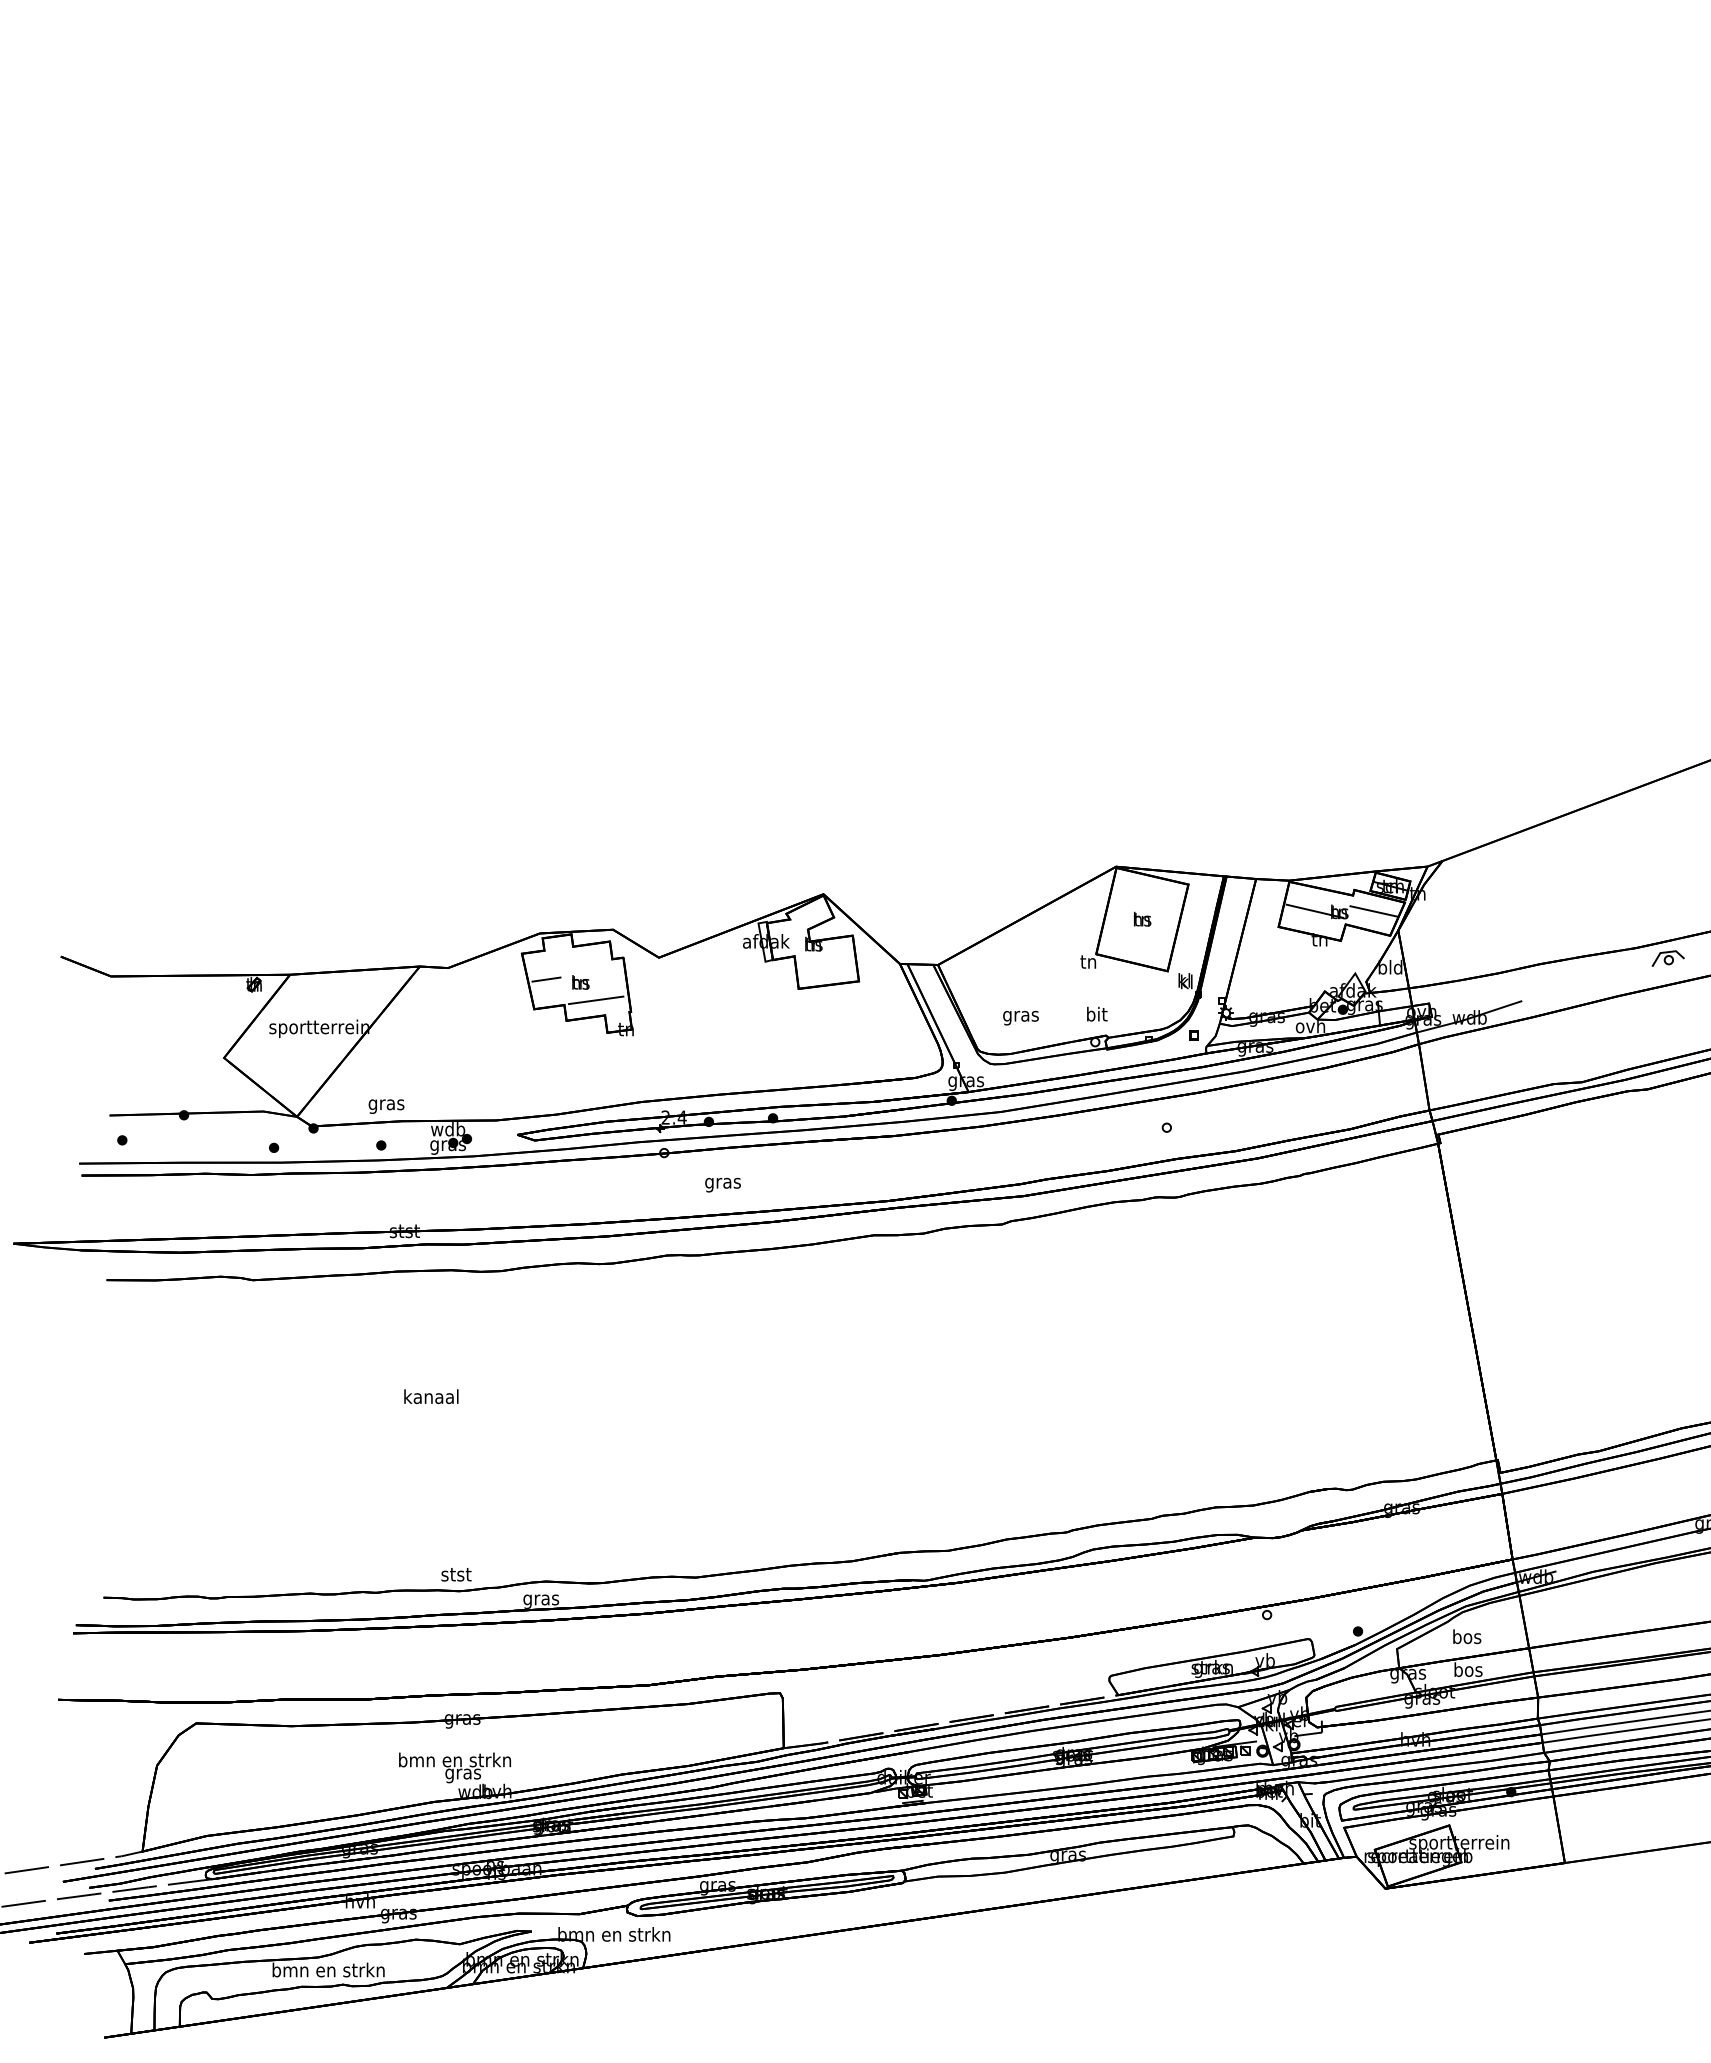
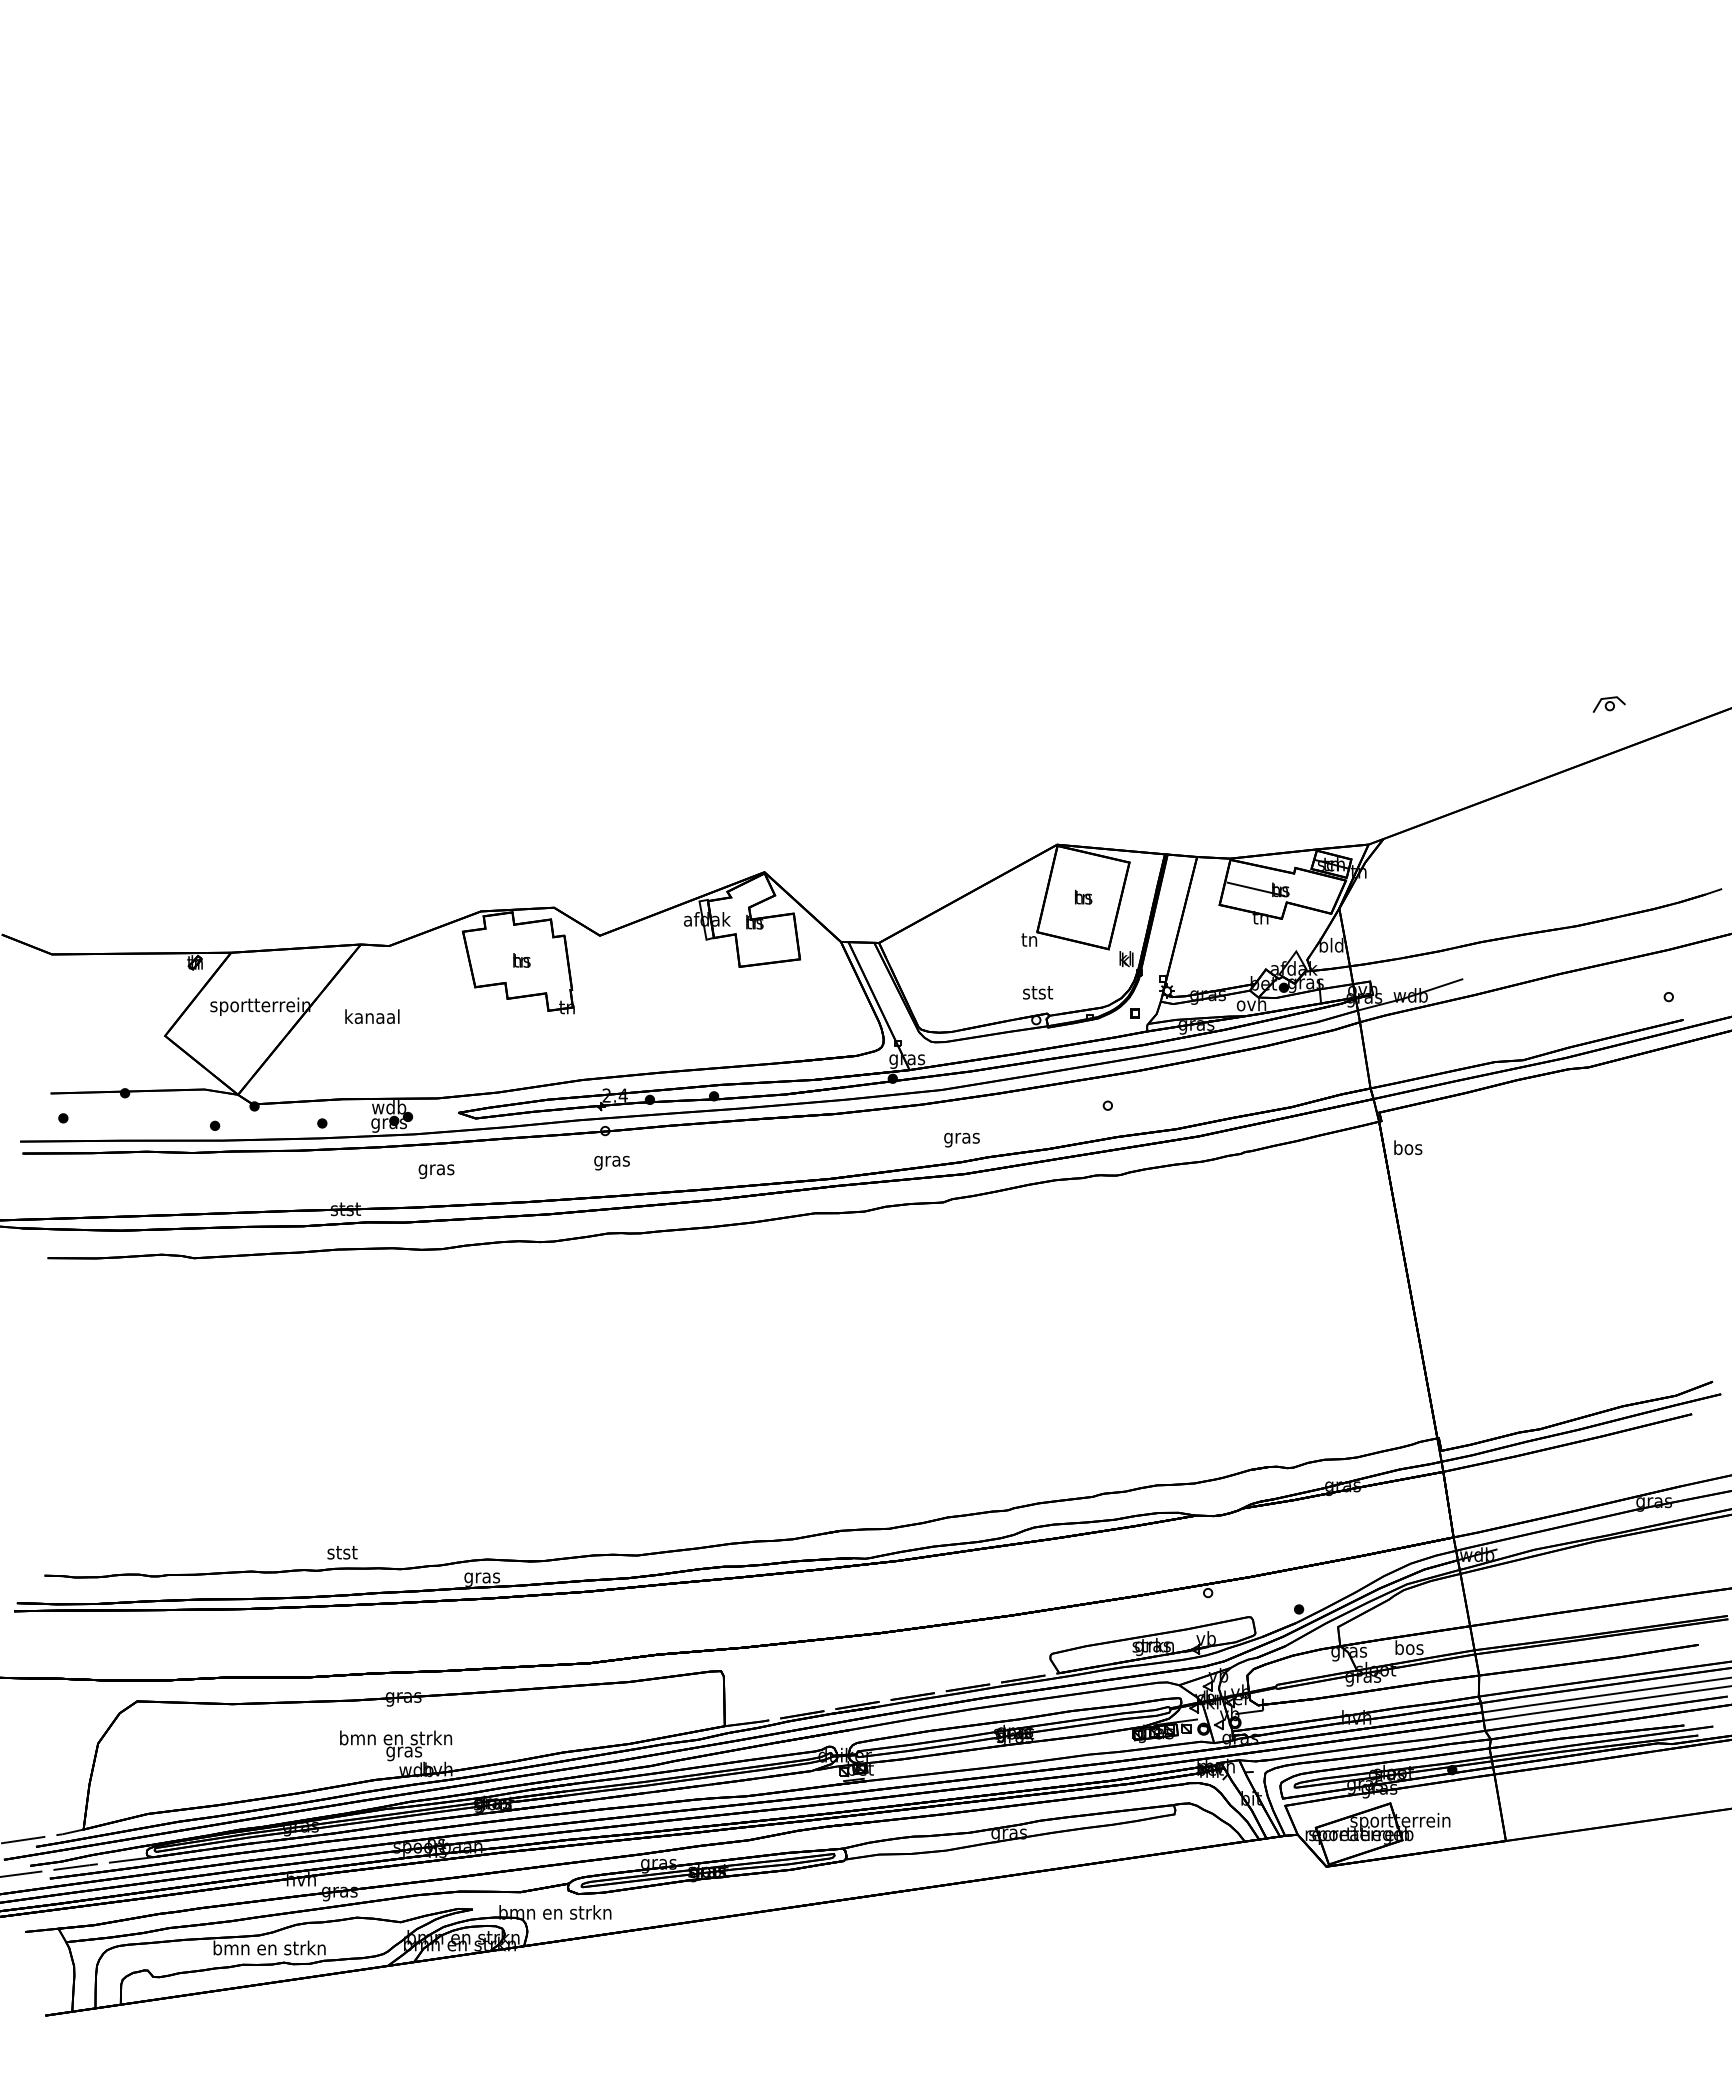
line: (1373, 911) -> (1314, 889), removed
part: (1667, 958) -> (1608, 704), moved
line: (546, 979) -> (487, 957), removed
line: (596, 1000) -> (537, 978), removed
text: (1097, 1013) -> (1038, 991), bit -> stst
text: (1020, 1017) -> (961, 1139), moved
text: (386, 1106) -> (436, 1171), moved
text: (722, 1184) -> (611, 1162), moved
text: (431, 1396) -> (372, 1016), moved
text: (456, 1574) -> (342, 1552), moved
text: (1467, 1636) -> (1408, 1147), moved

